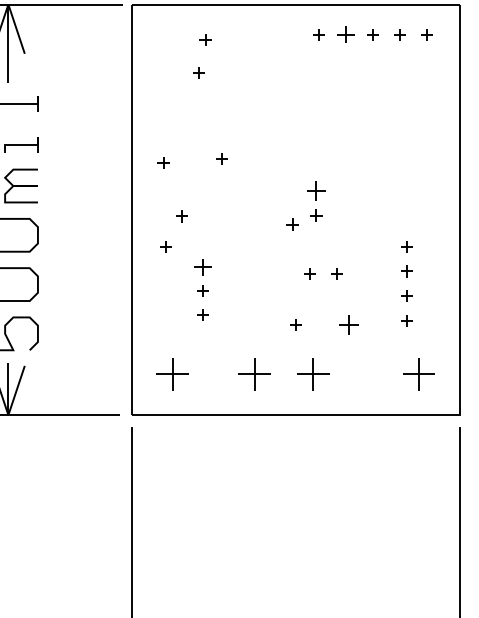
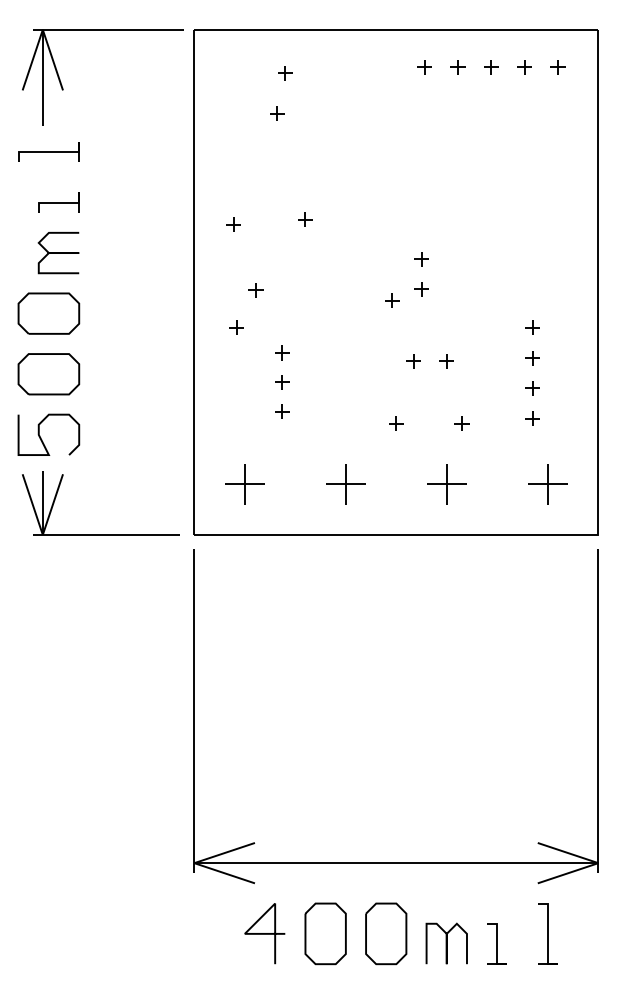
part: (345, 35) -> (457, 67), size x0.71
part: (316, 191) -> (421, 259), size x0.62
part: (203, 266) -> (282, 352), size x0.71
part: (348, 324) -> (461, 423), size x0.62
part: (313, 374) -> (446, 484), moved

